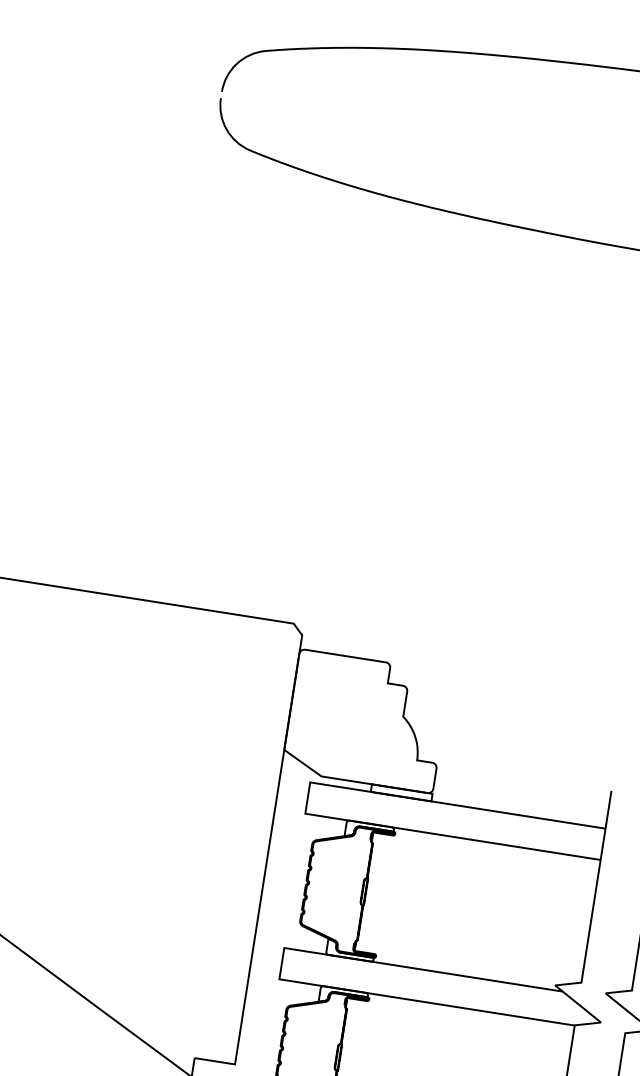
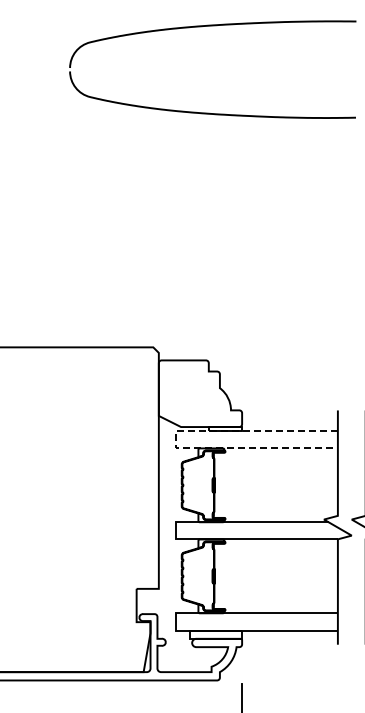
line: (307, 797) -> (175, 439), solid -> dashed

